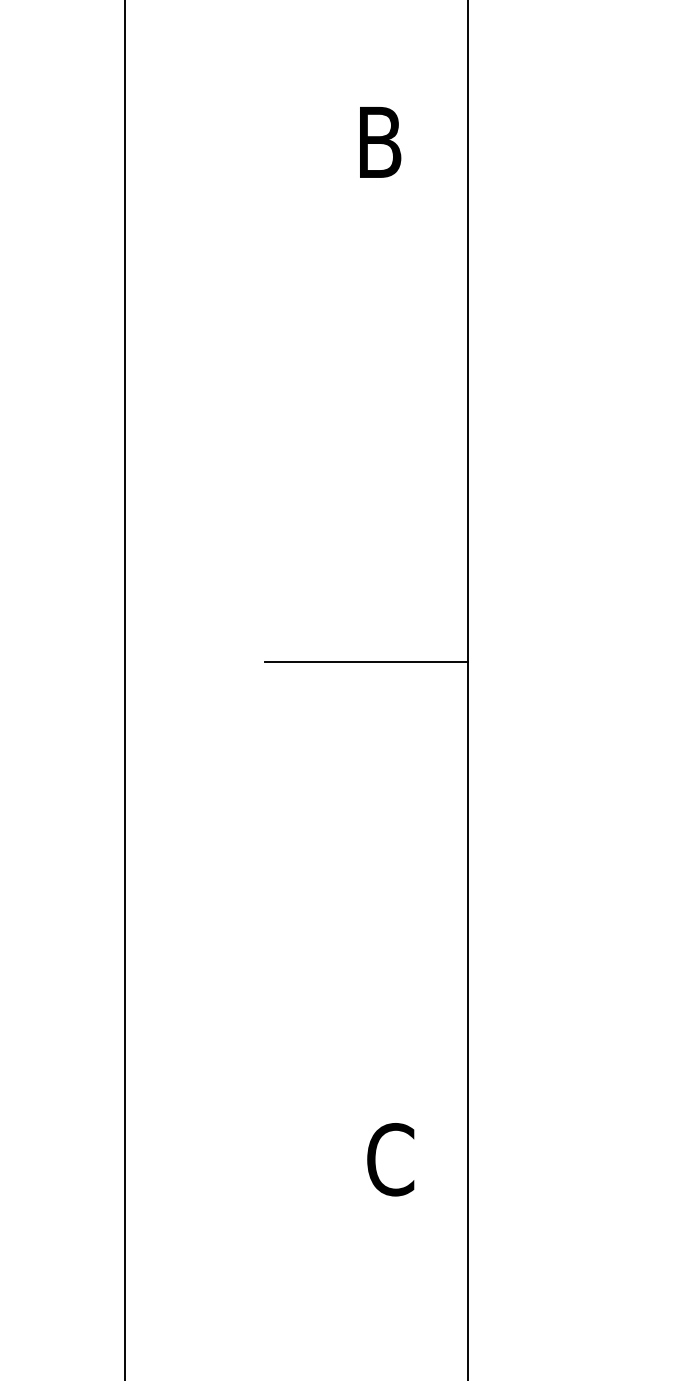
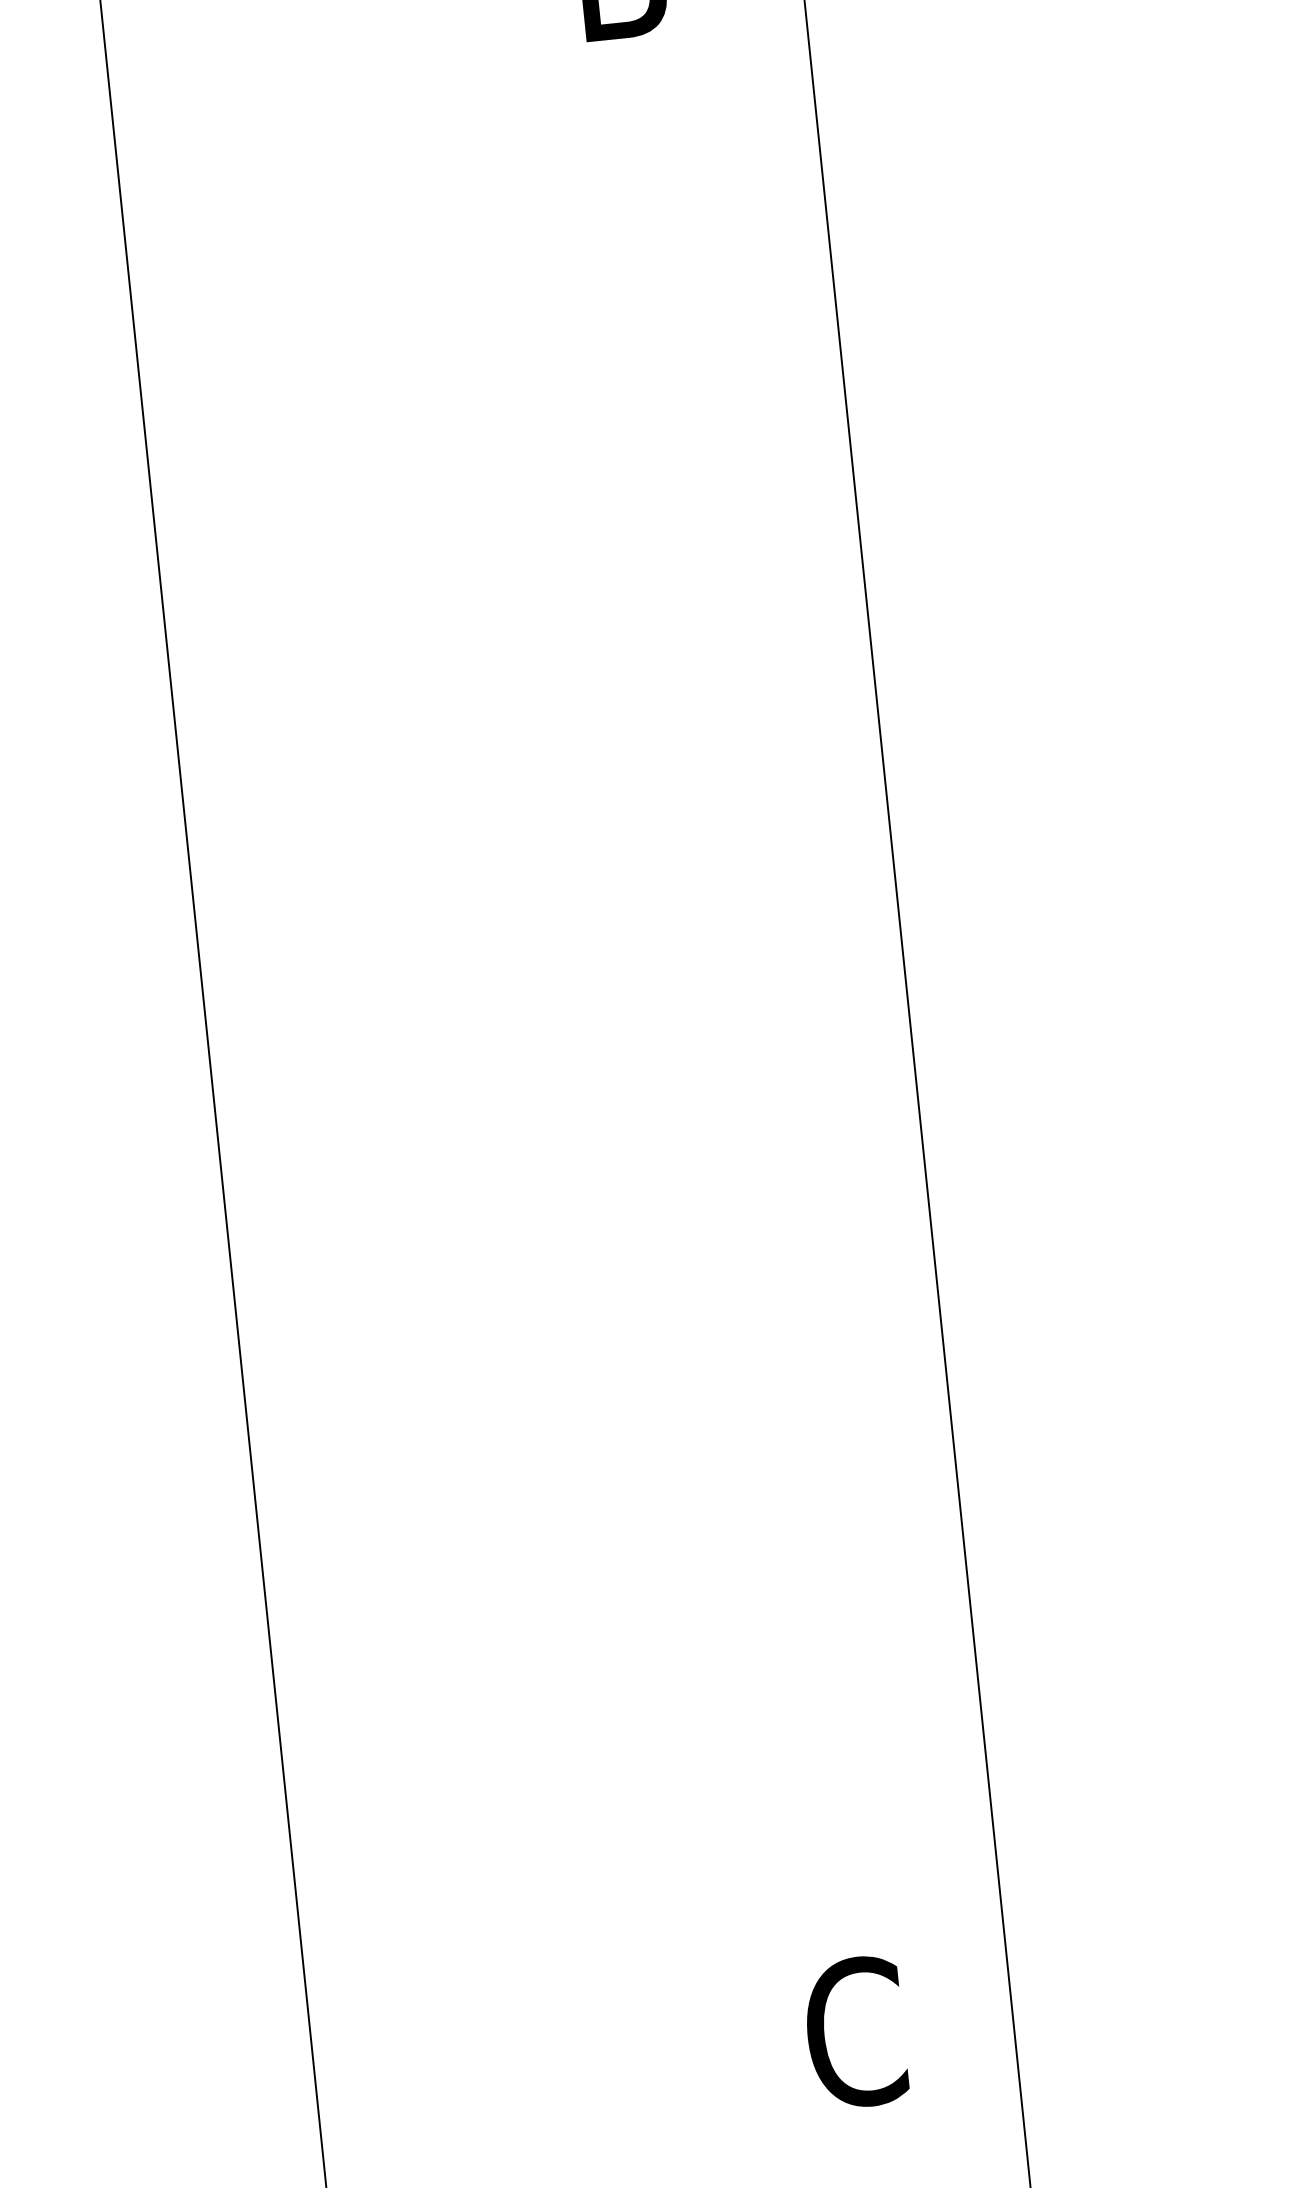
line: (366, 661) -> (701, 1024), removed

